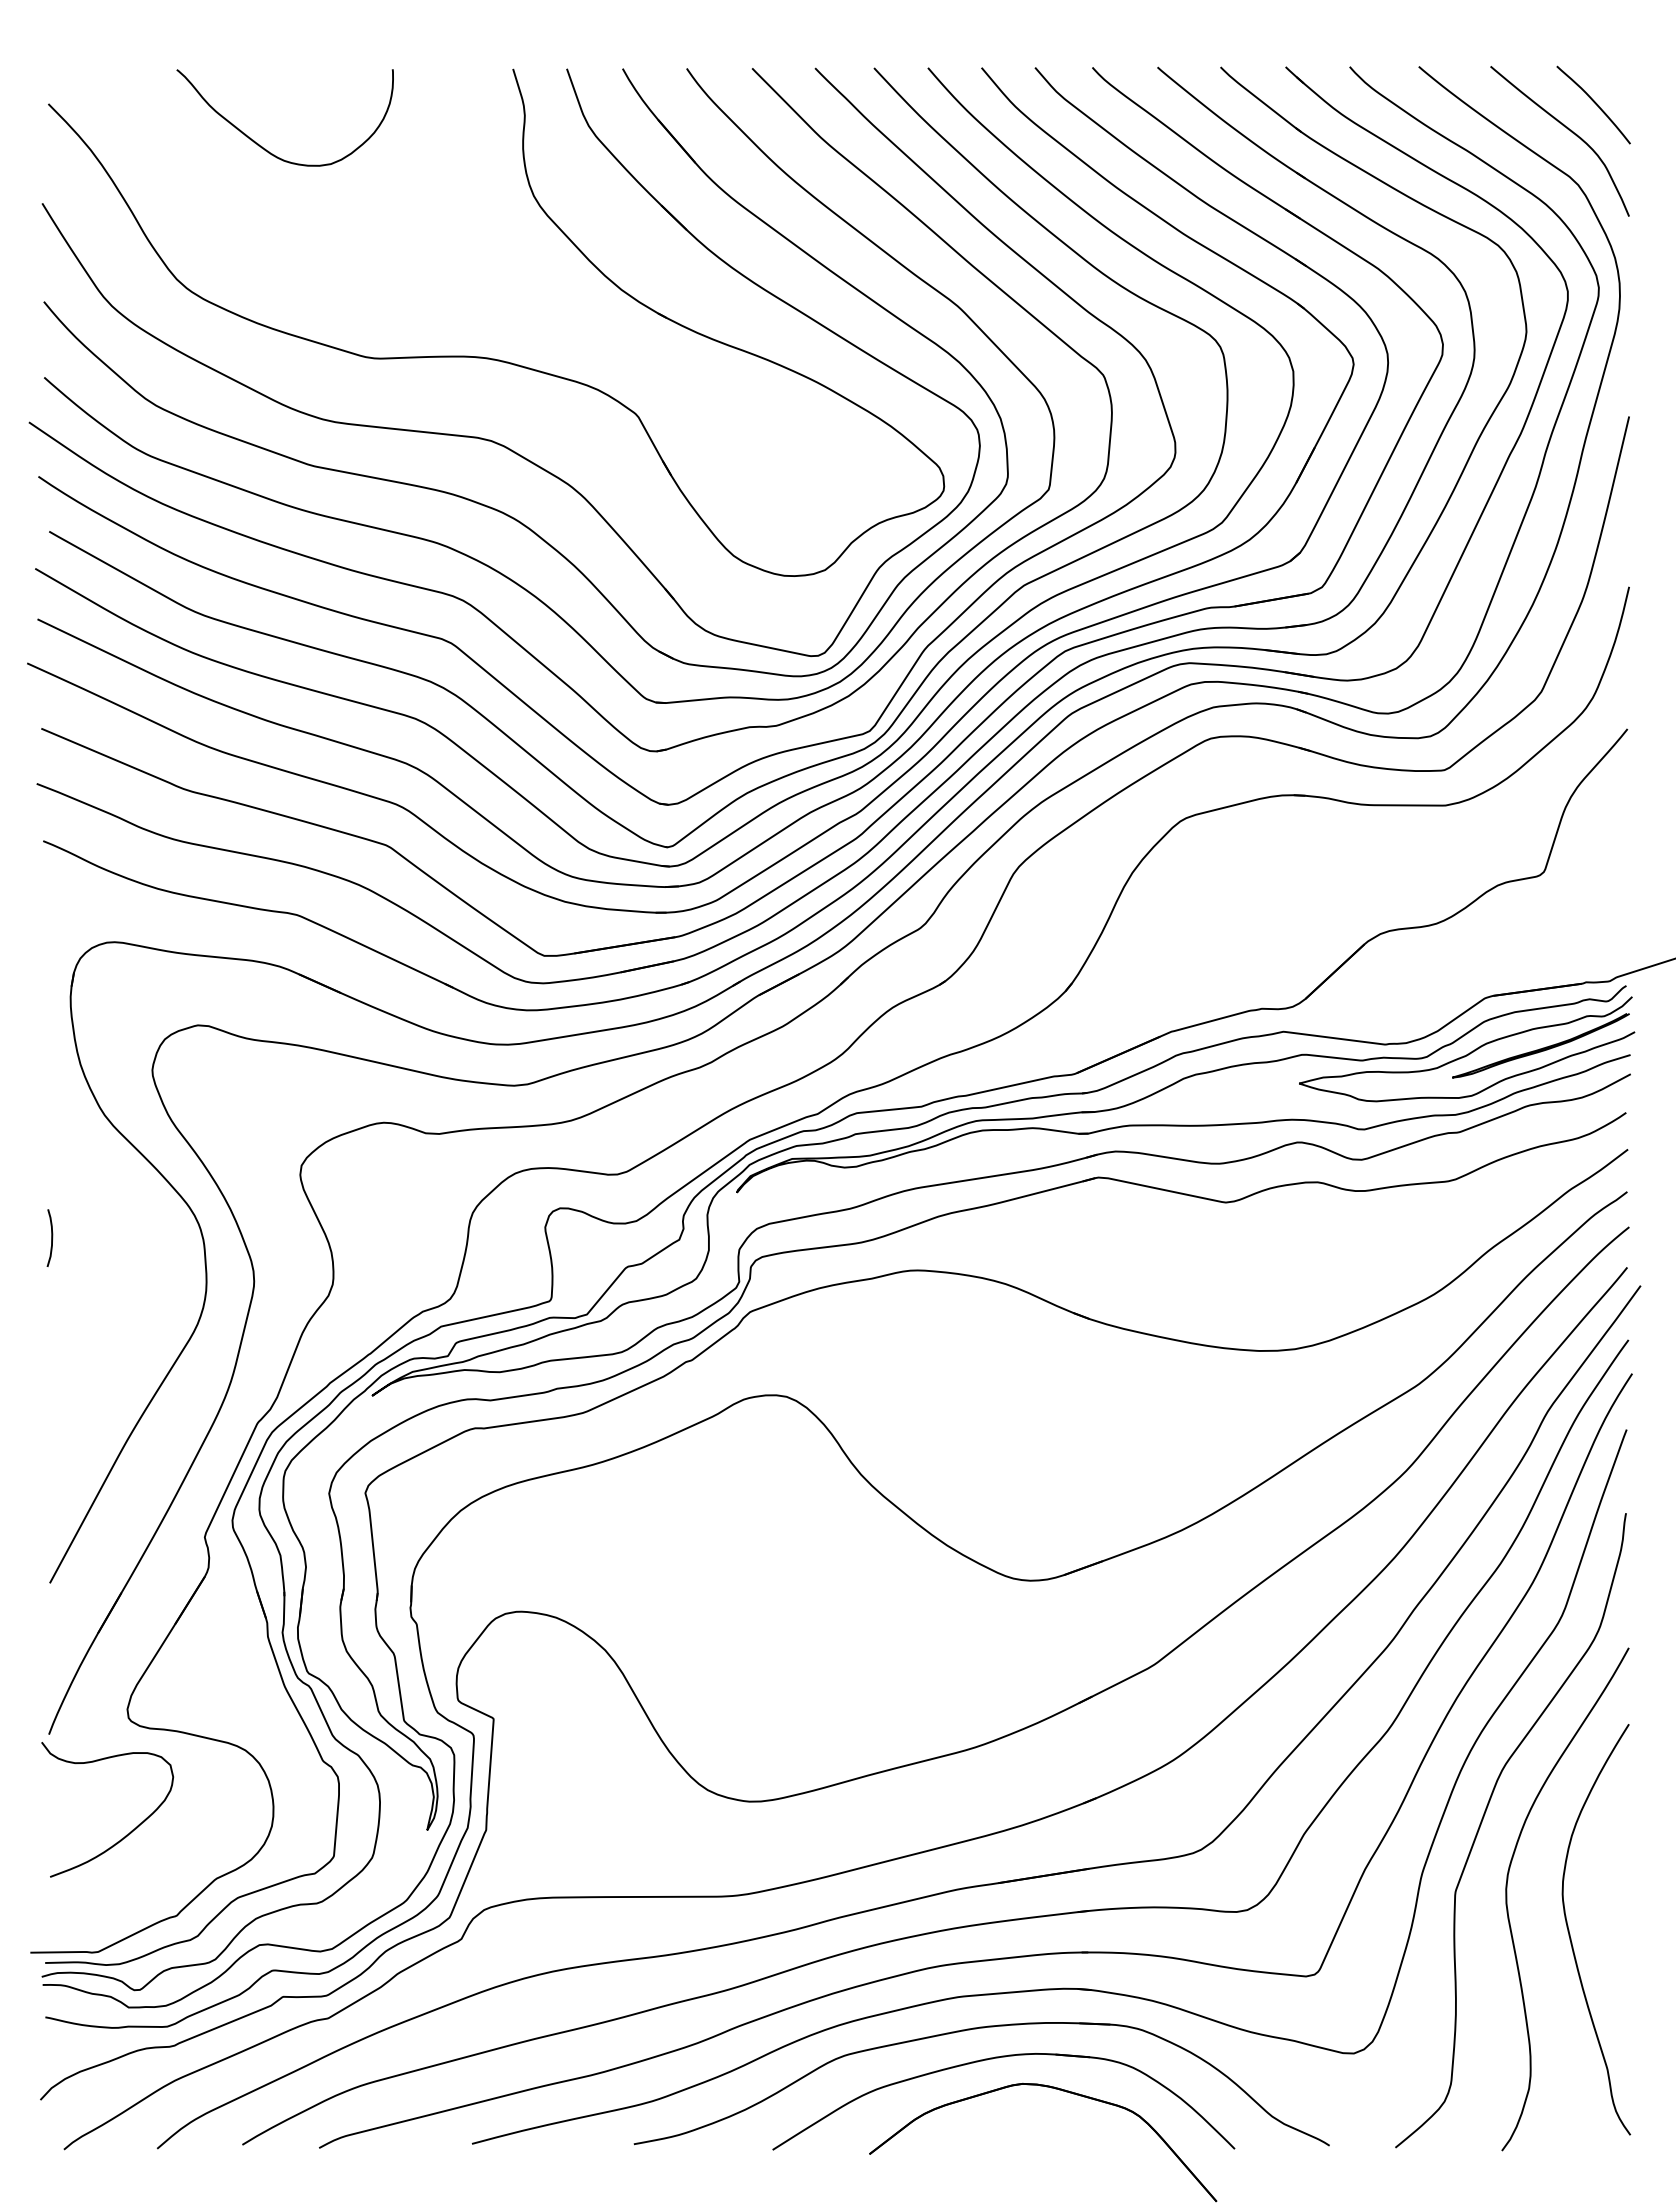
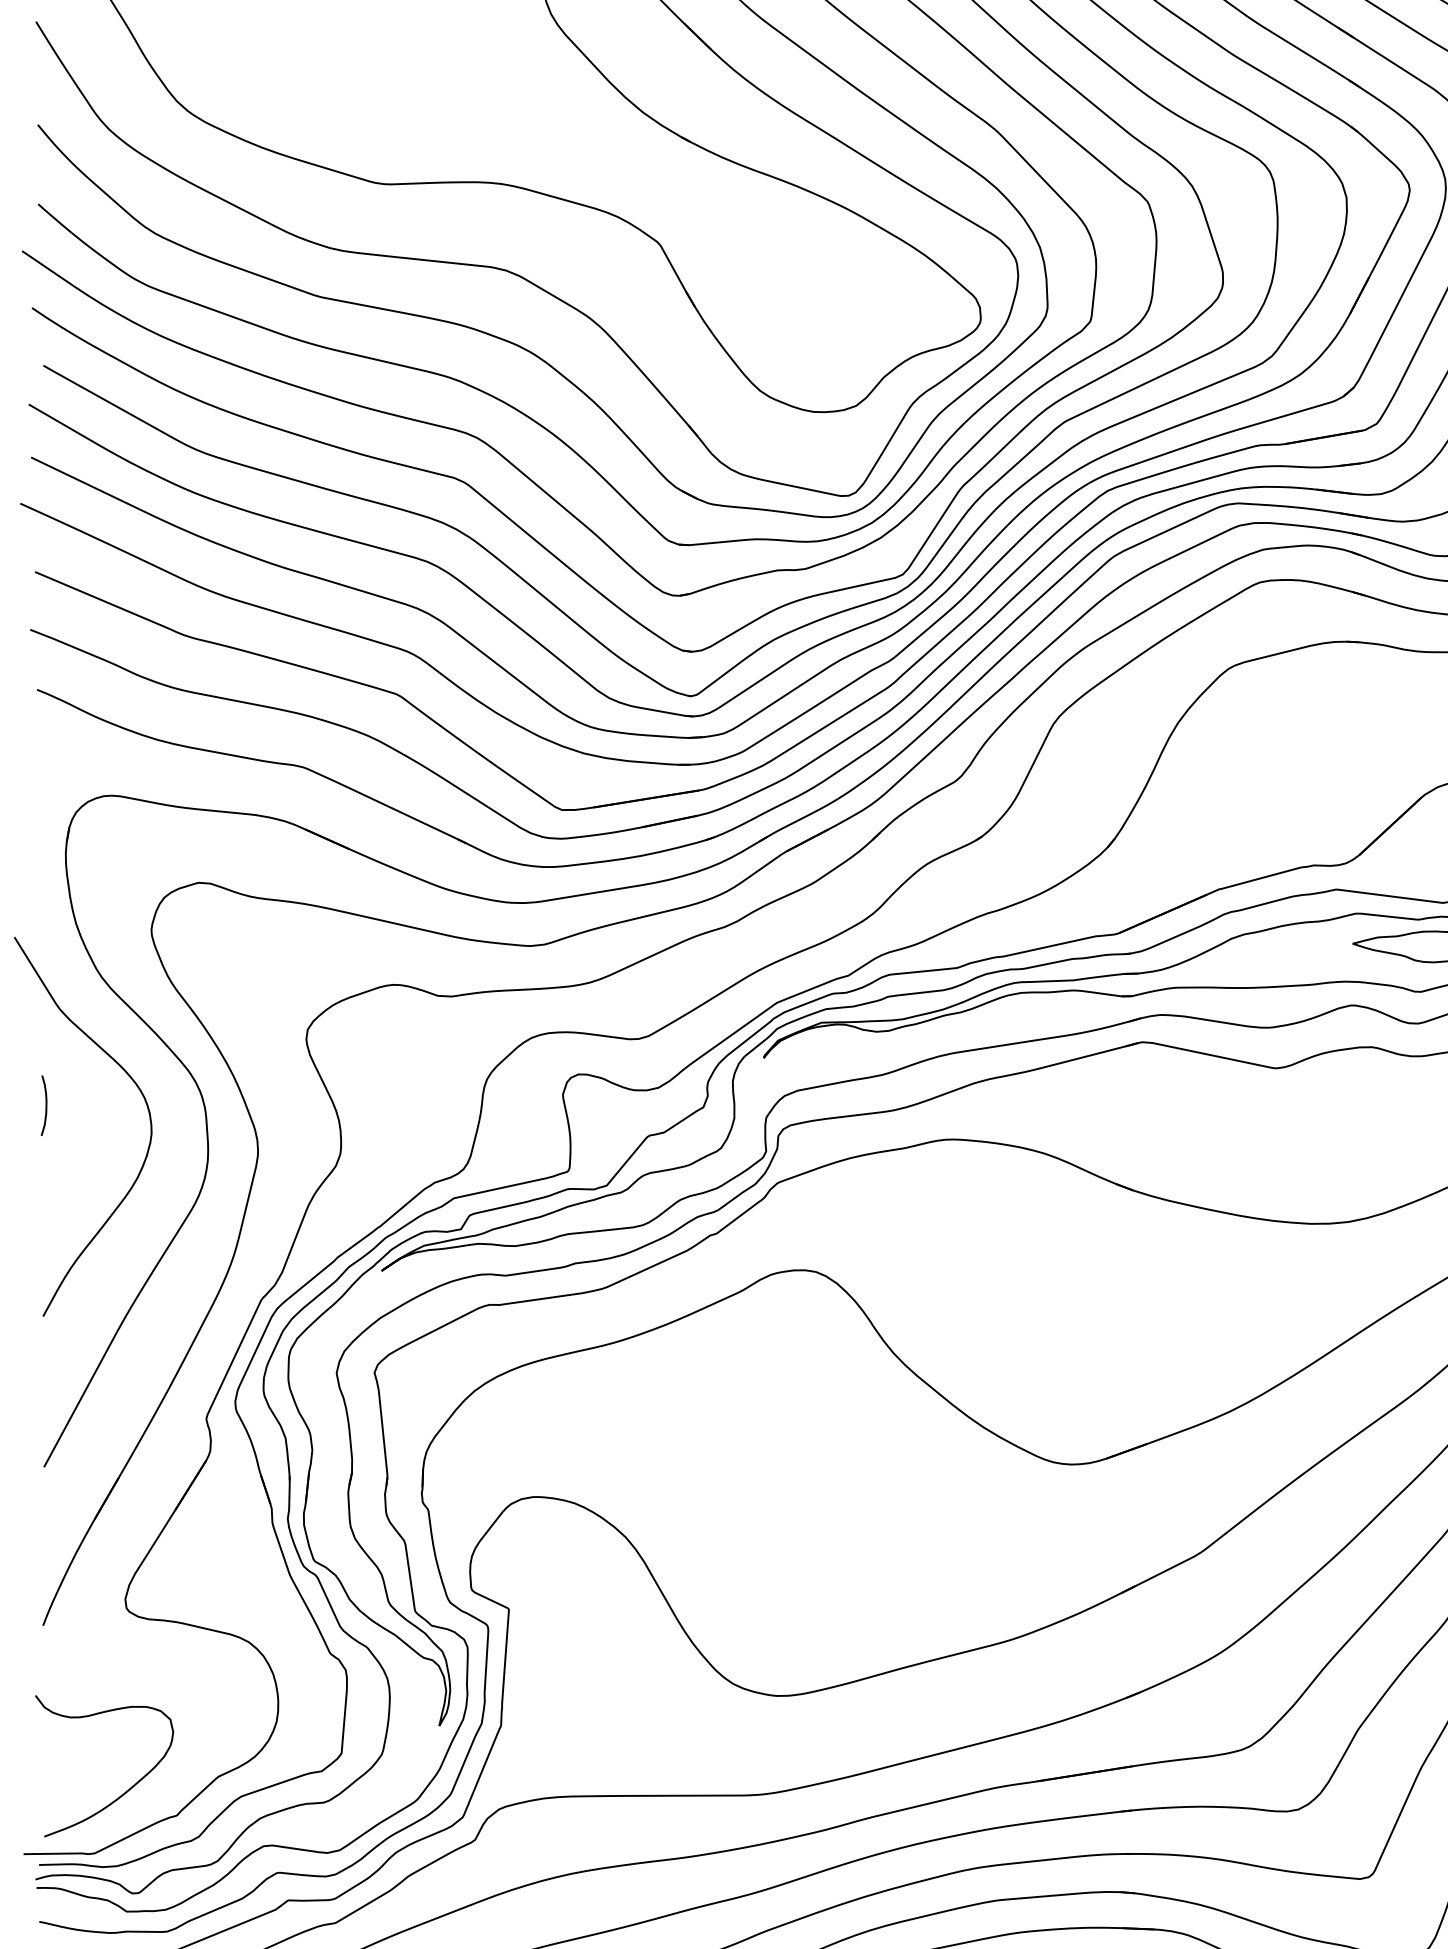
curve: (145, 1233) -> (144, 1100), added
curve: (126, 1834) -> (124, 1792), moved

